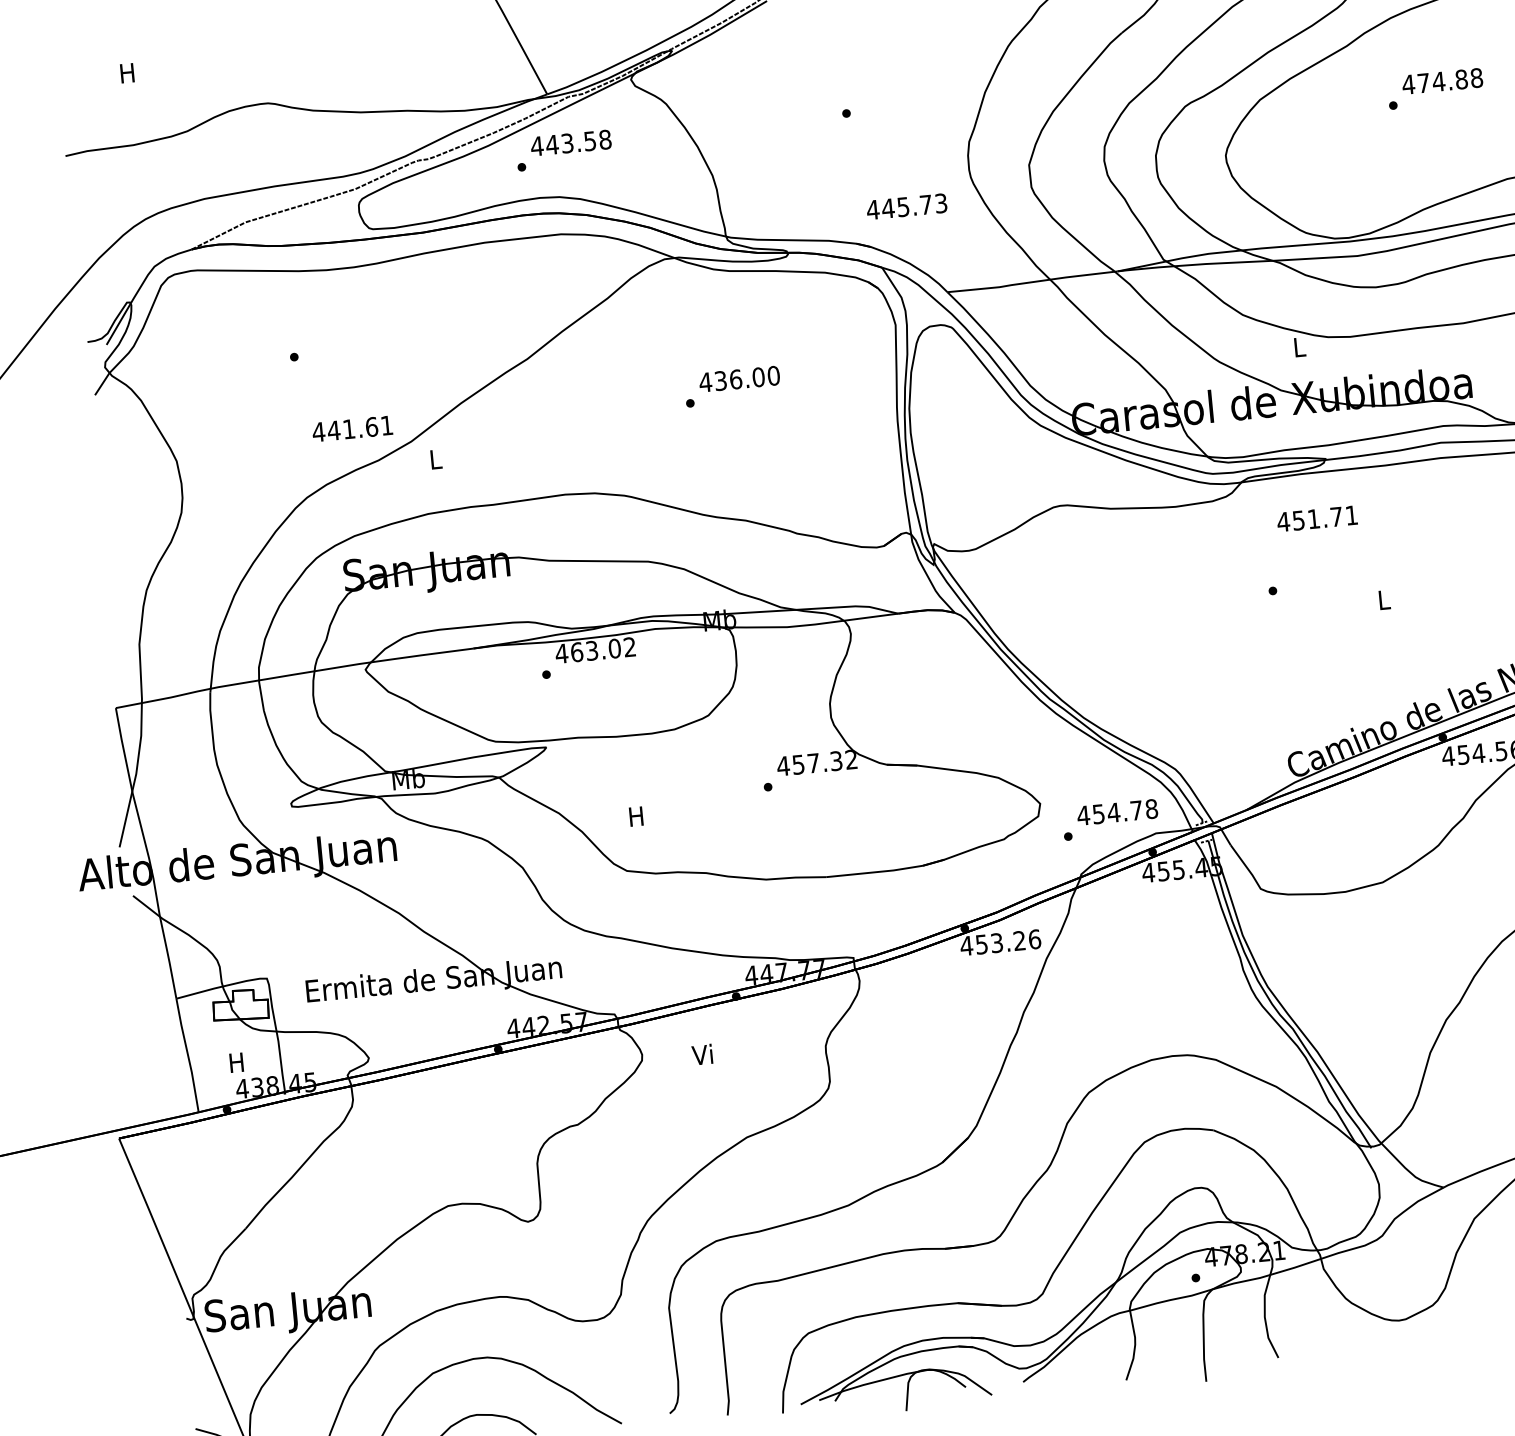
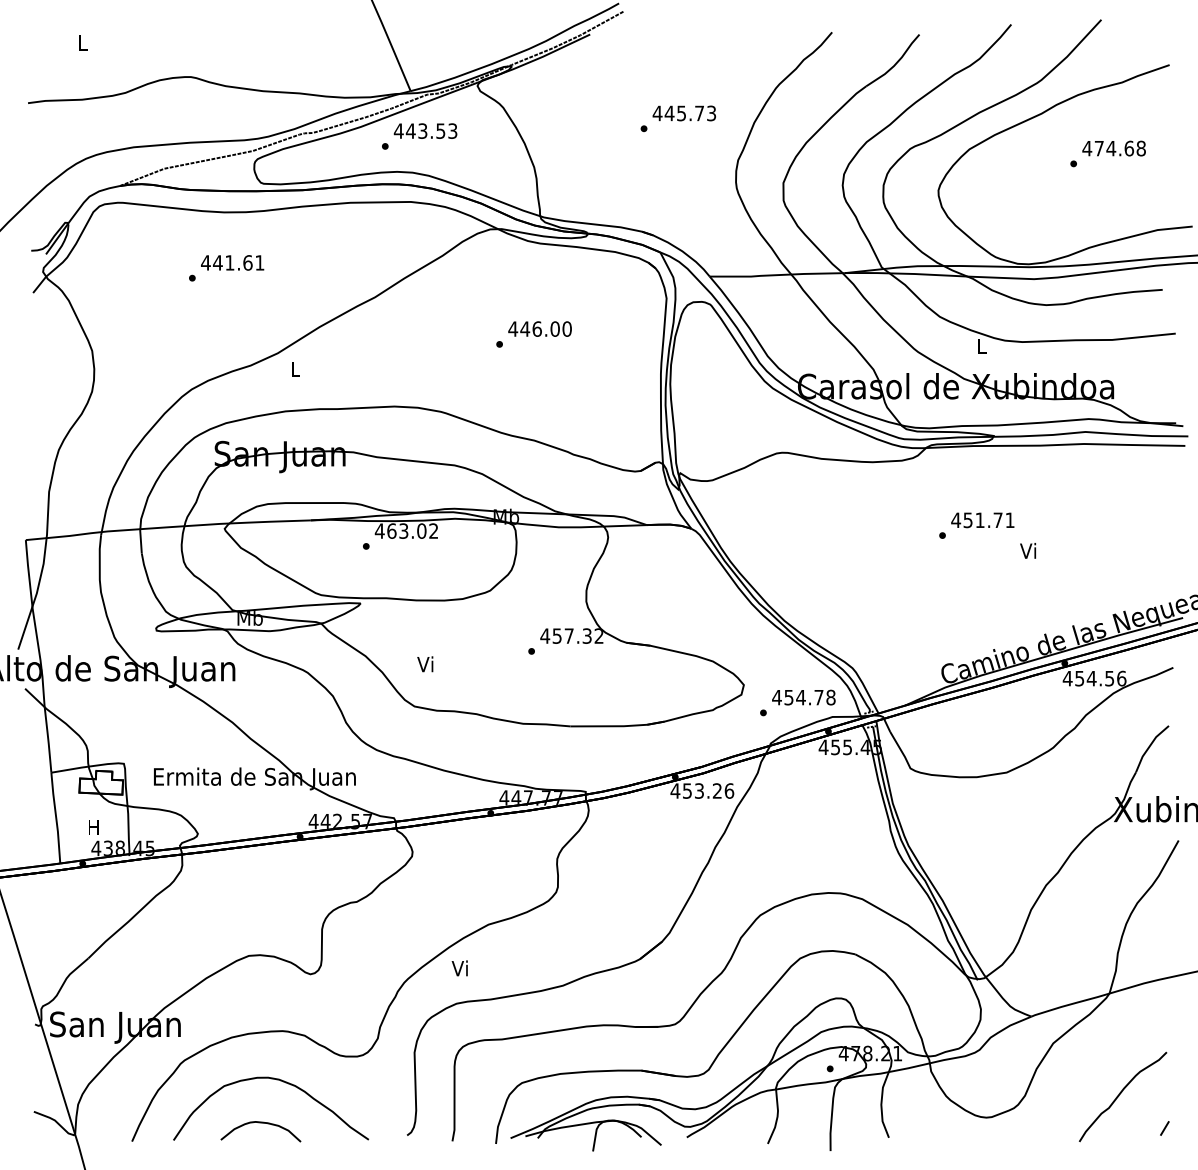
text: (126, 72) -> (82, 42), H -> L
text: (1461, 79) -> (1129, 148), 474.88 -> 474.68
text: (604, 139) -> (452, 130), 443.58 -> 443.53
text: (905, 206) -> (683, 113), moved
text: (721, 380) -> (525, 328), 436.00 -> 446.00
text: (352, 428) -> (232, 262), moved
text: (1316, 519) -> (982, 520), moved
text: (1383, 599) -> (1028, 550), L -> Vi
text: (635, 816) -> (425, 664), H -> Vi
text: (701, 1054) -> (459, 968), moved

